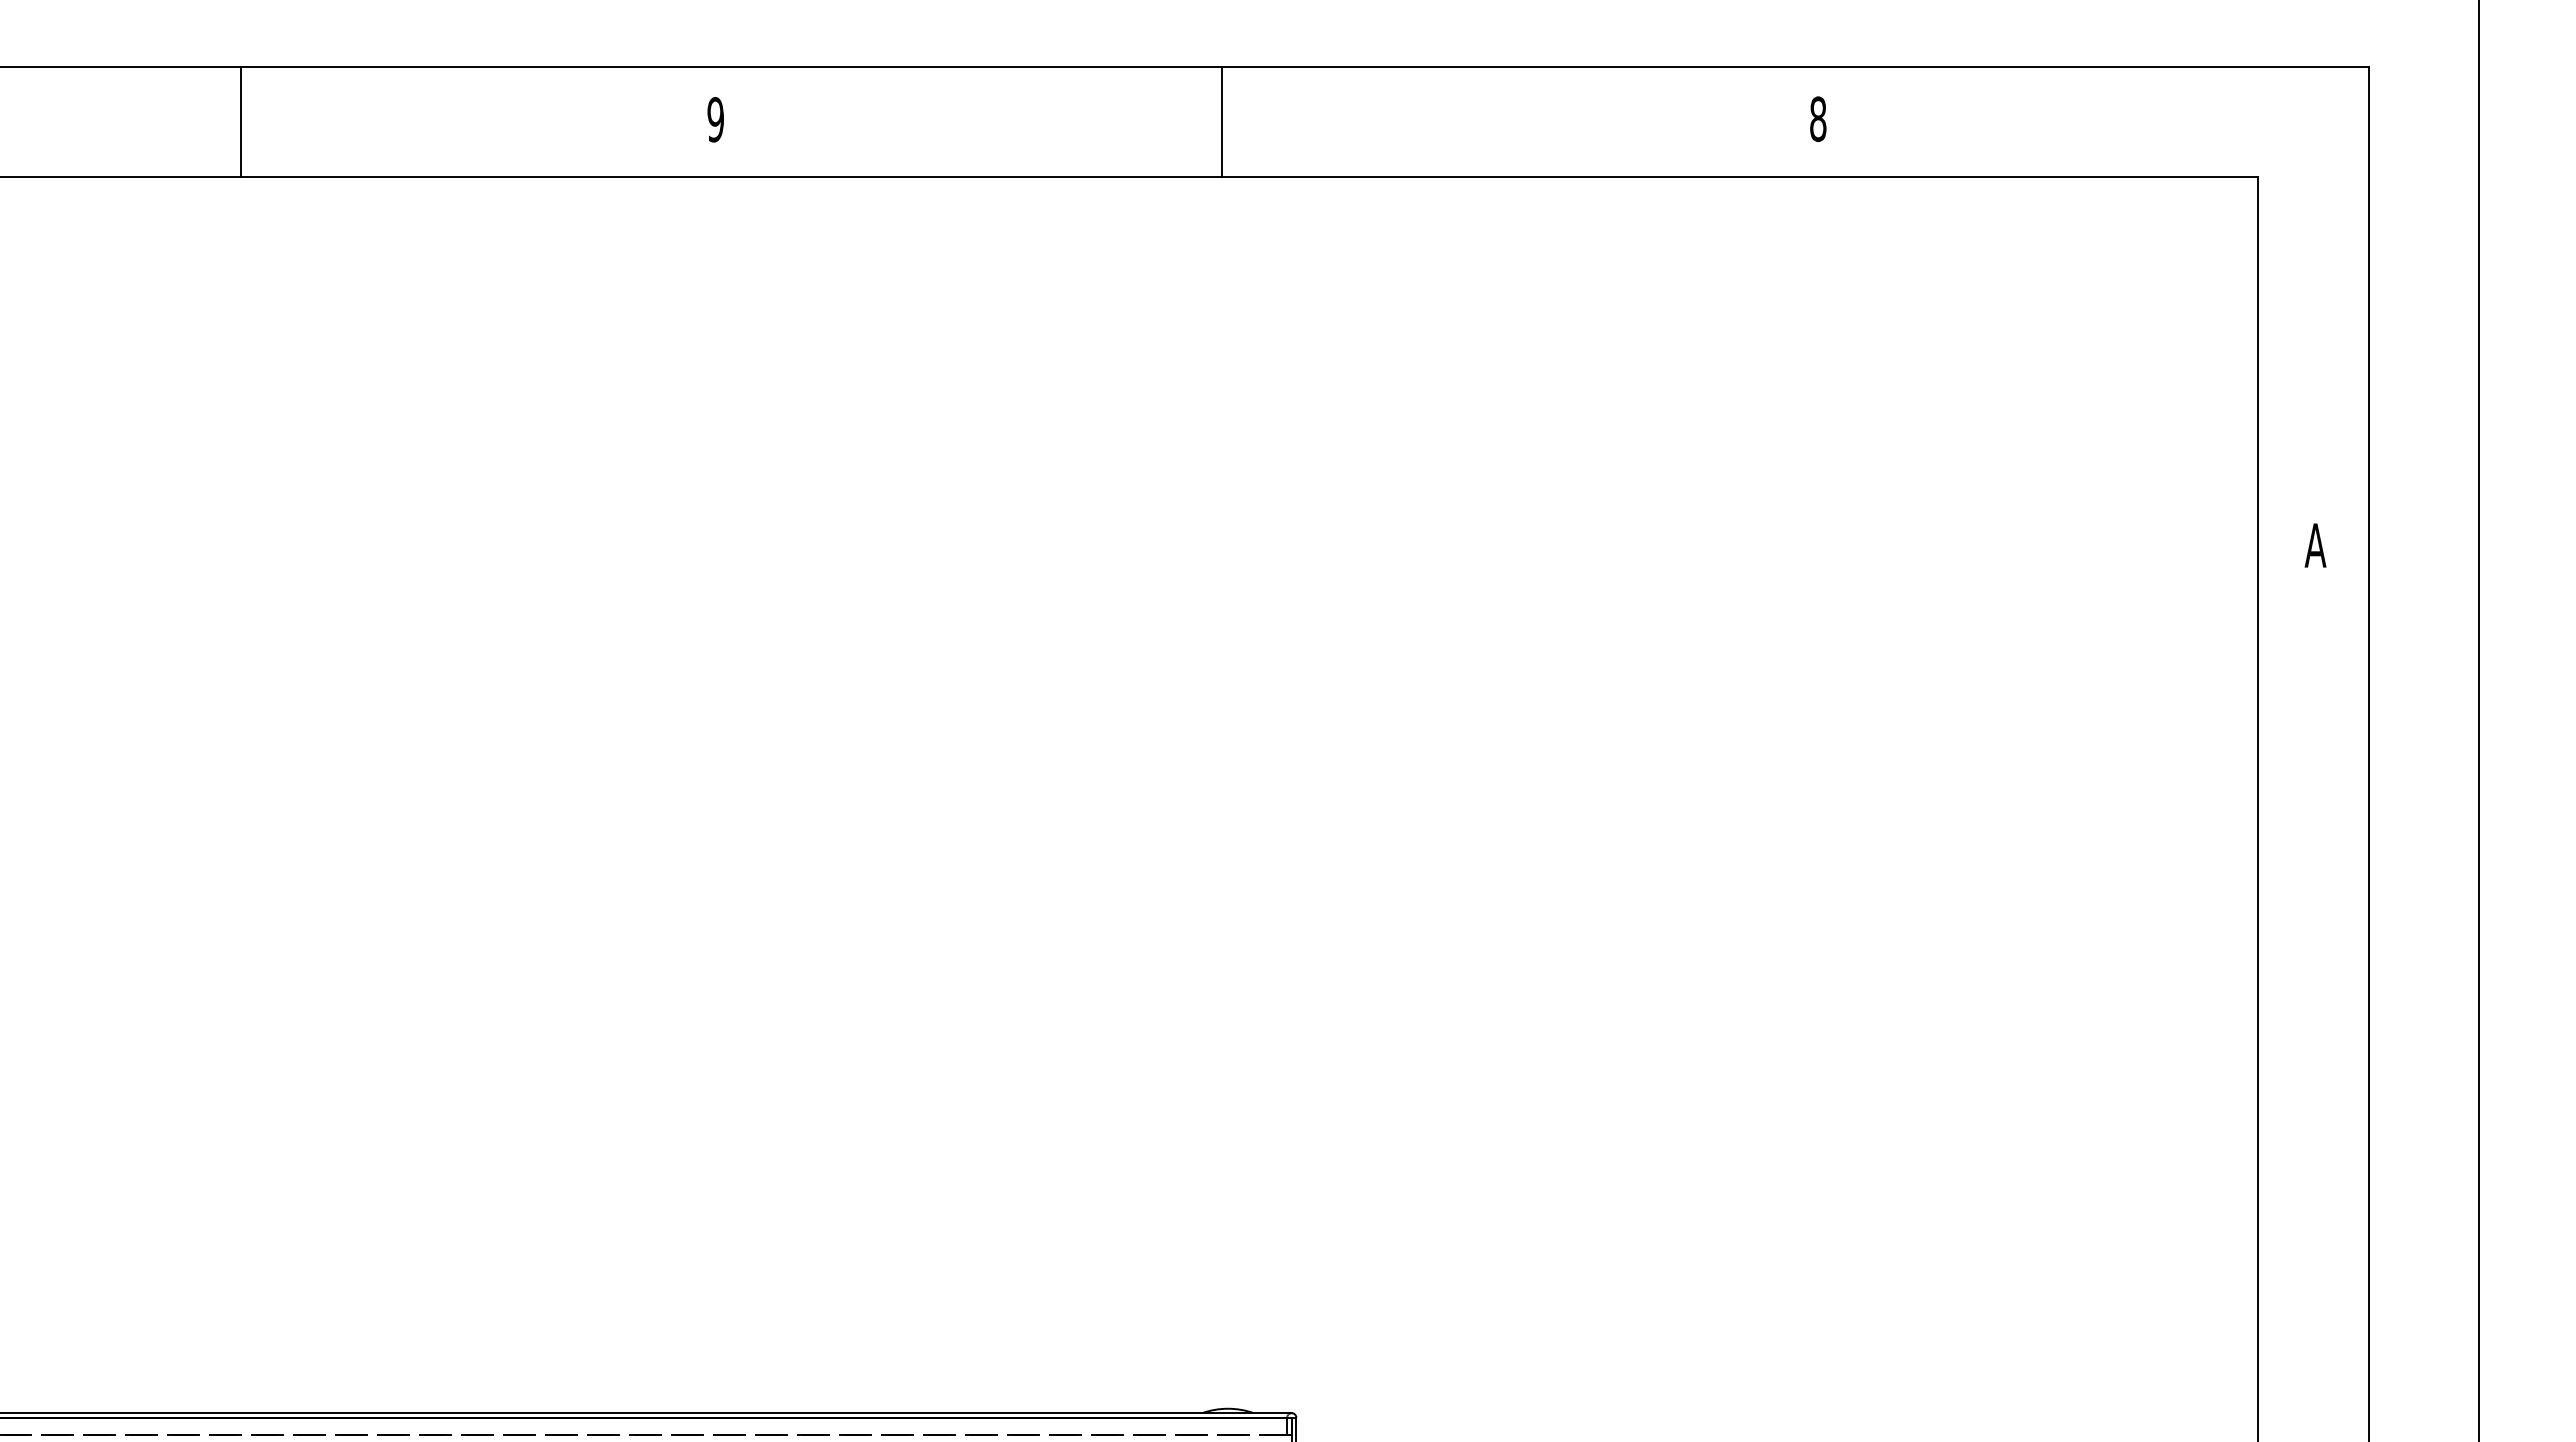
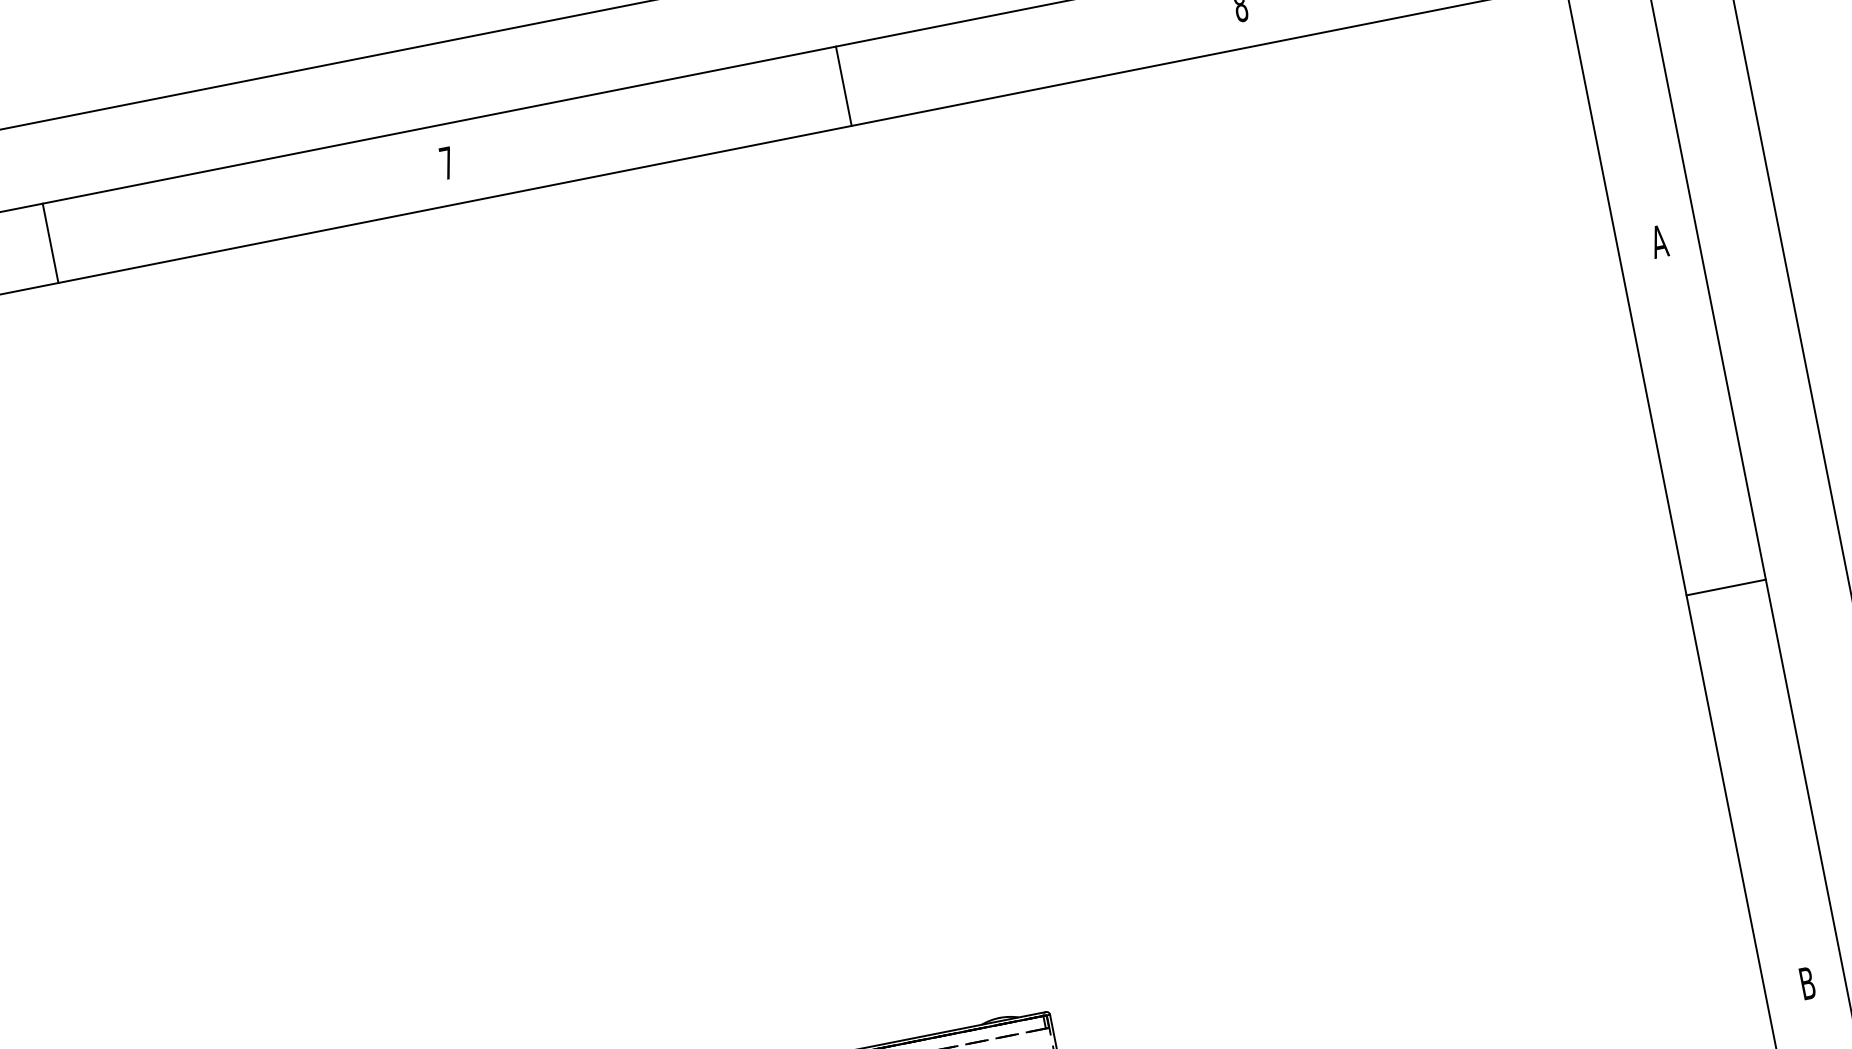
text: (715, 119) -> (446, 163), 9 -> 7
line: (241, 121) -> (50, 243), moved
line: (1222, 121) -> (843, 85), moved
line: (2313, 1025) -> (1726, 587), added

